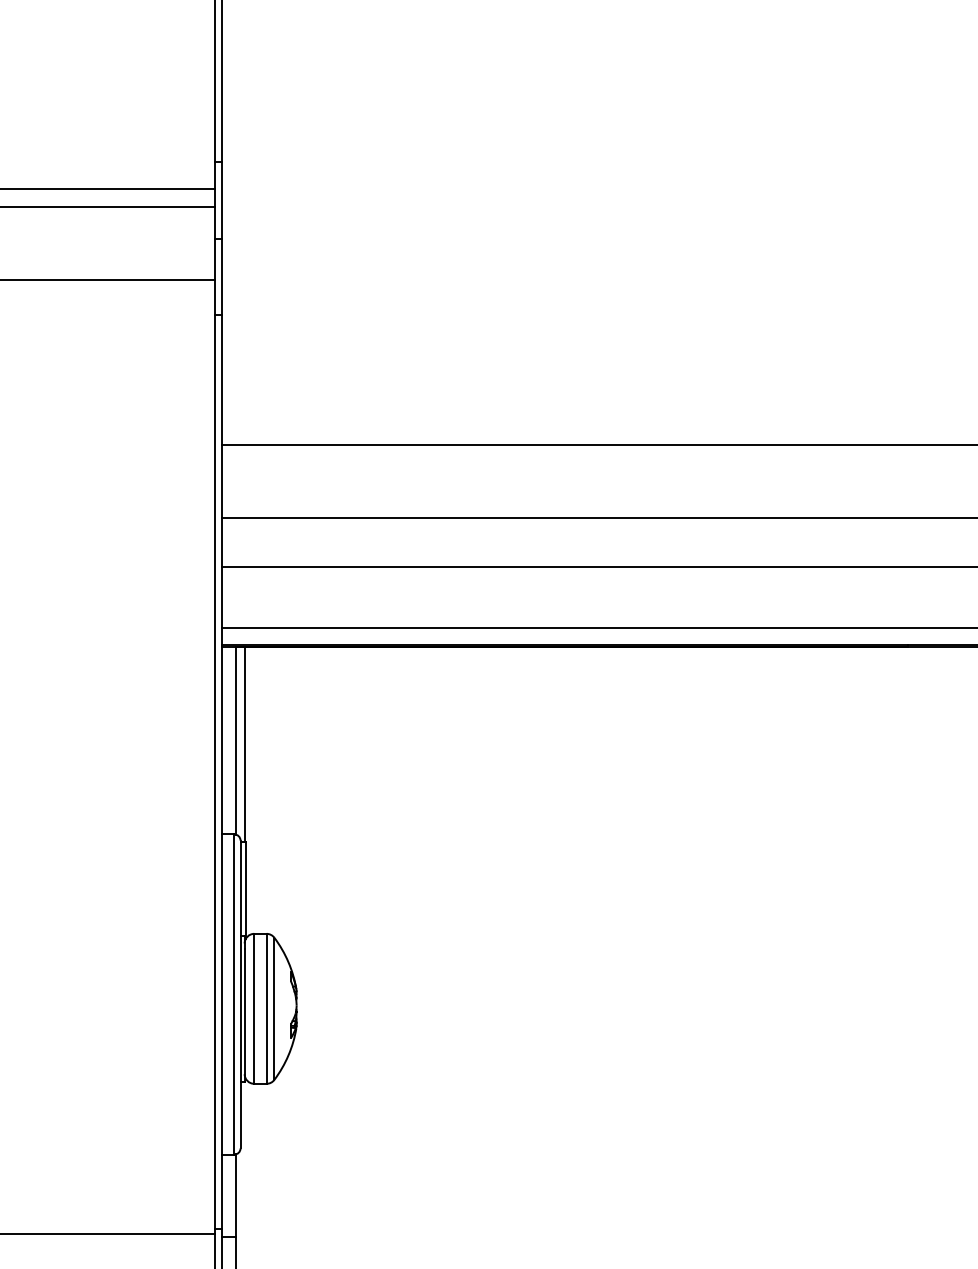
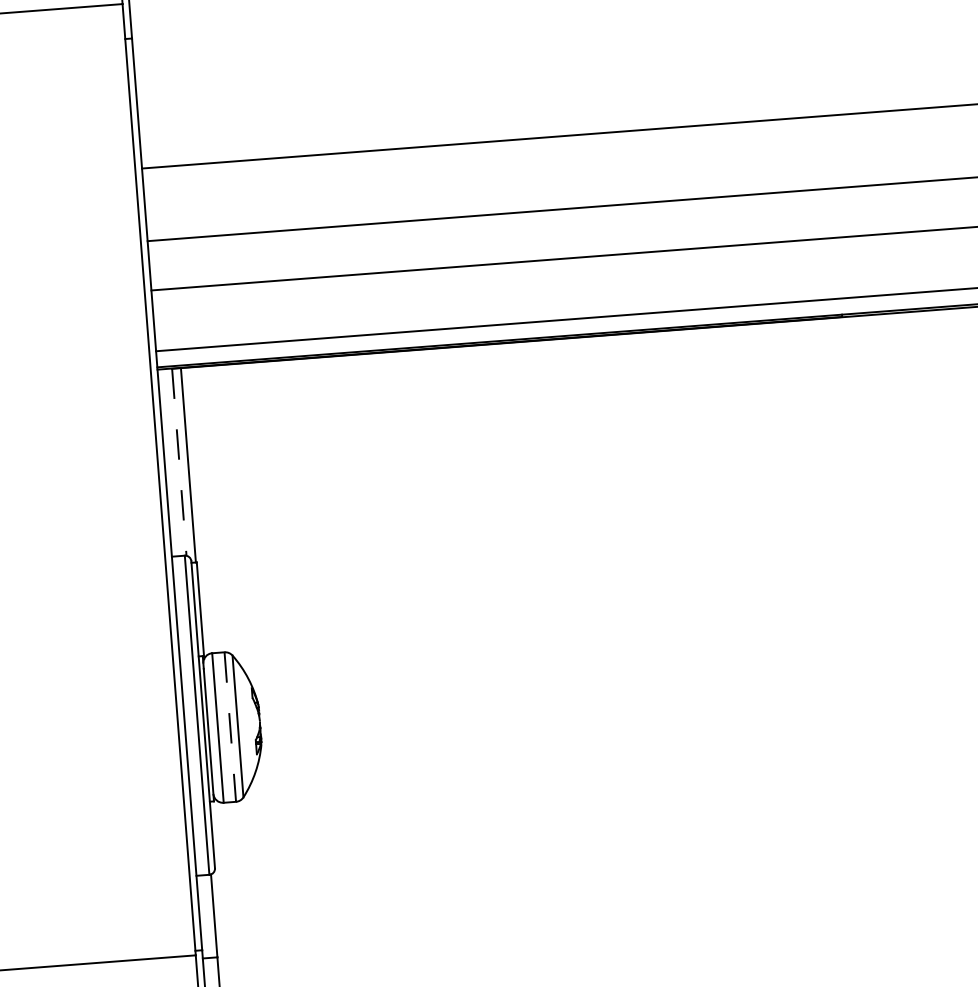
line: (236, 740) -> (179, 461), solid -> dashed
line: (266, 1008) -> (230, 726), solid -> dashed

